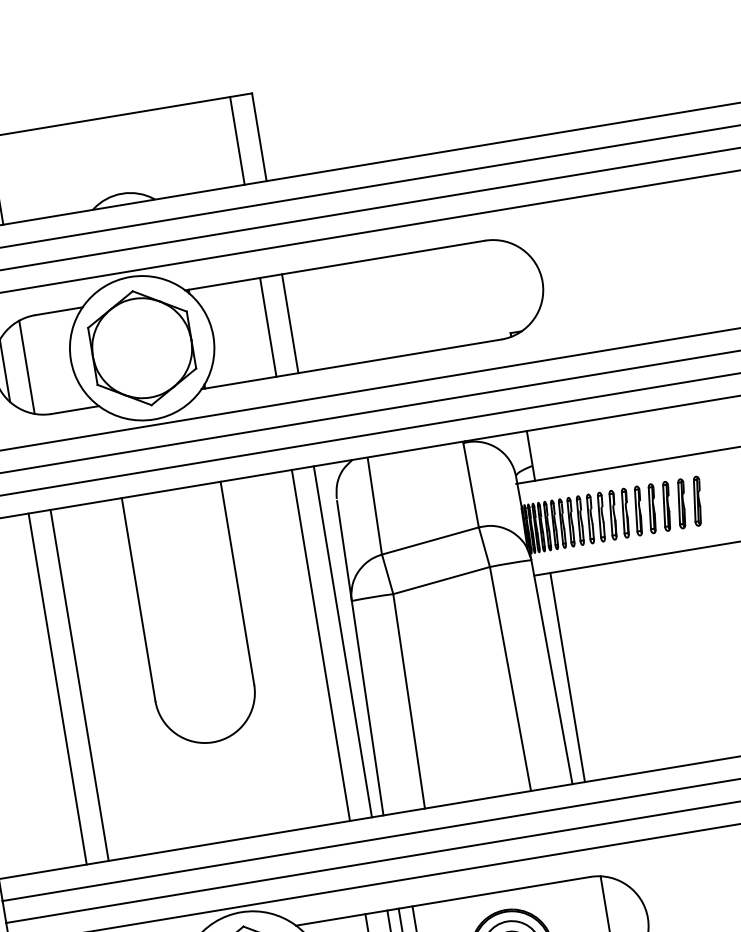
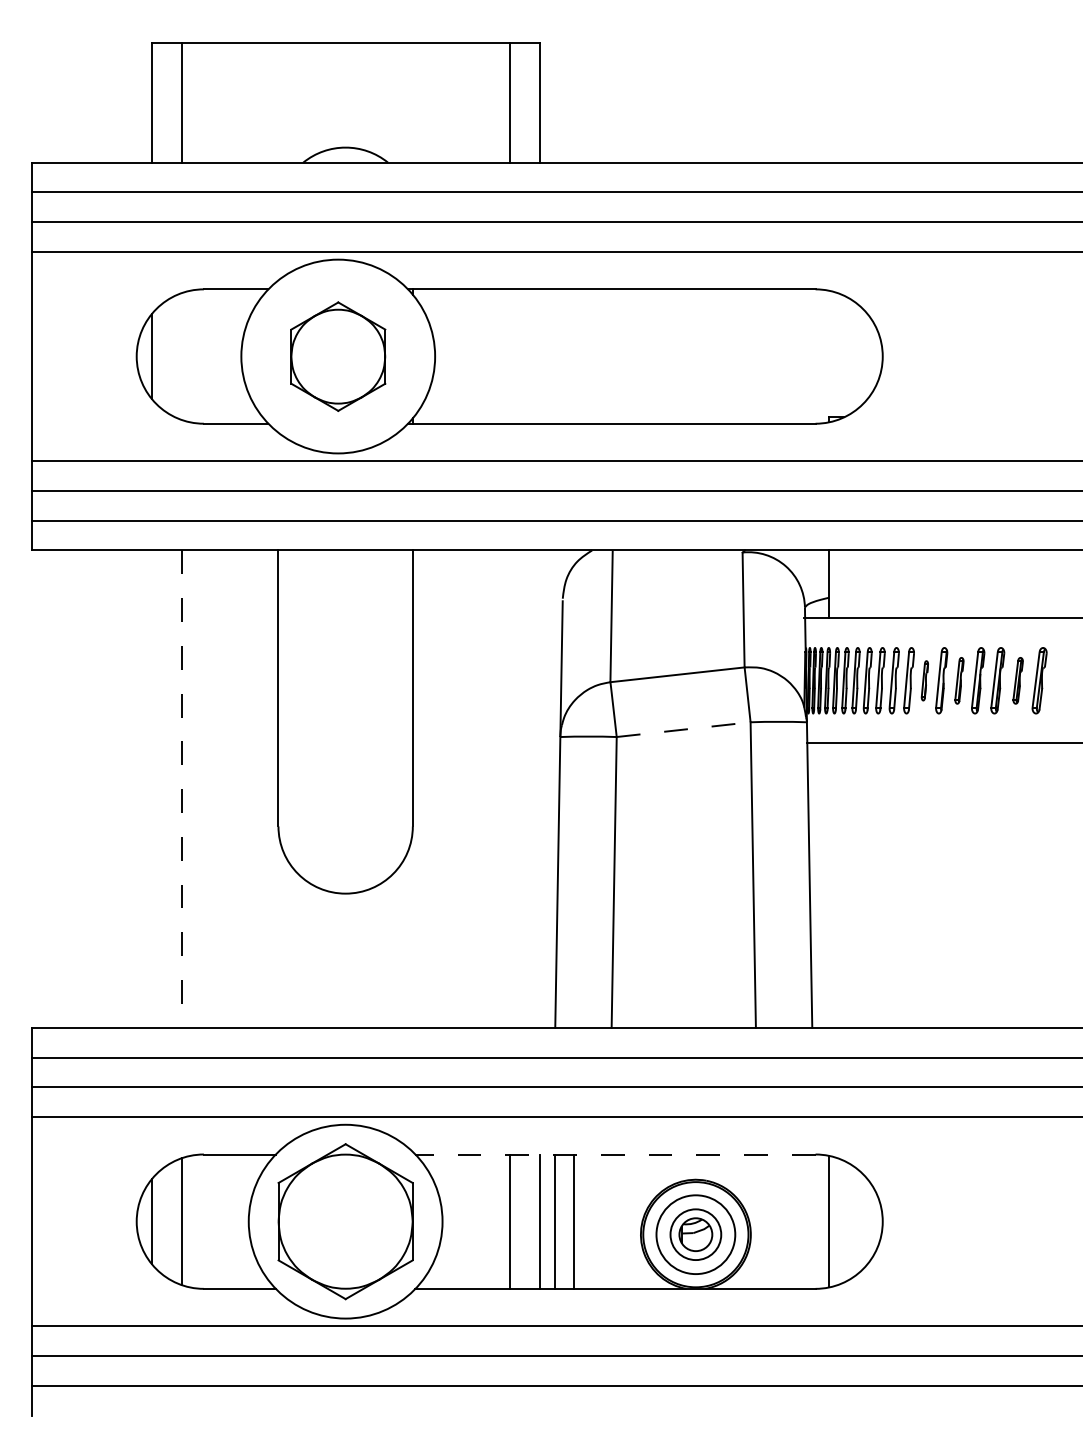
line: (290, 323) -> (539, 356), removed
line: (268, 327) -> (509, 356), removed
part: (142, 348) -> (338, 356), size x0.7
line: (26, 367) -> (181, 356), removed
part: (681, 503) -> (1017, 680), size x0.7
part: (638, 510) -> (959, 680), size x0.7
part: (612, 515) -> (924, 680), size x0.6
line: (442, 580) -> (684, 729), solid -> dashed
line: (342, 641) -> (539, 788), removed
line: (320, 645) -> (509, 788), removed
line: (567, 677) -> (829, 885), removed
line: (79, 685) -> (181, 789), solid -> dashed
line: (57, 688) -> (151, 788), removed
line: (443, 901) -> (615, 1154), solid -> dashed

